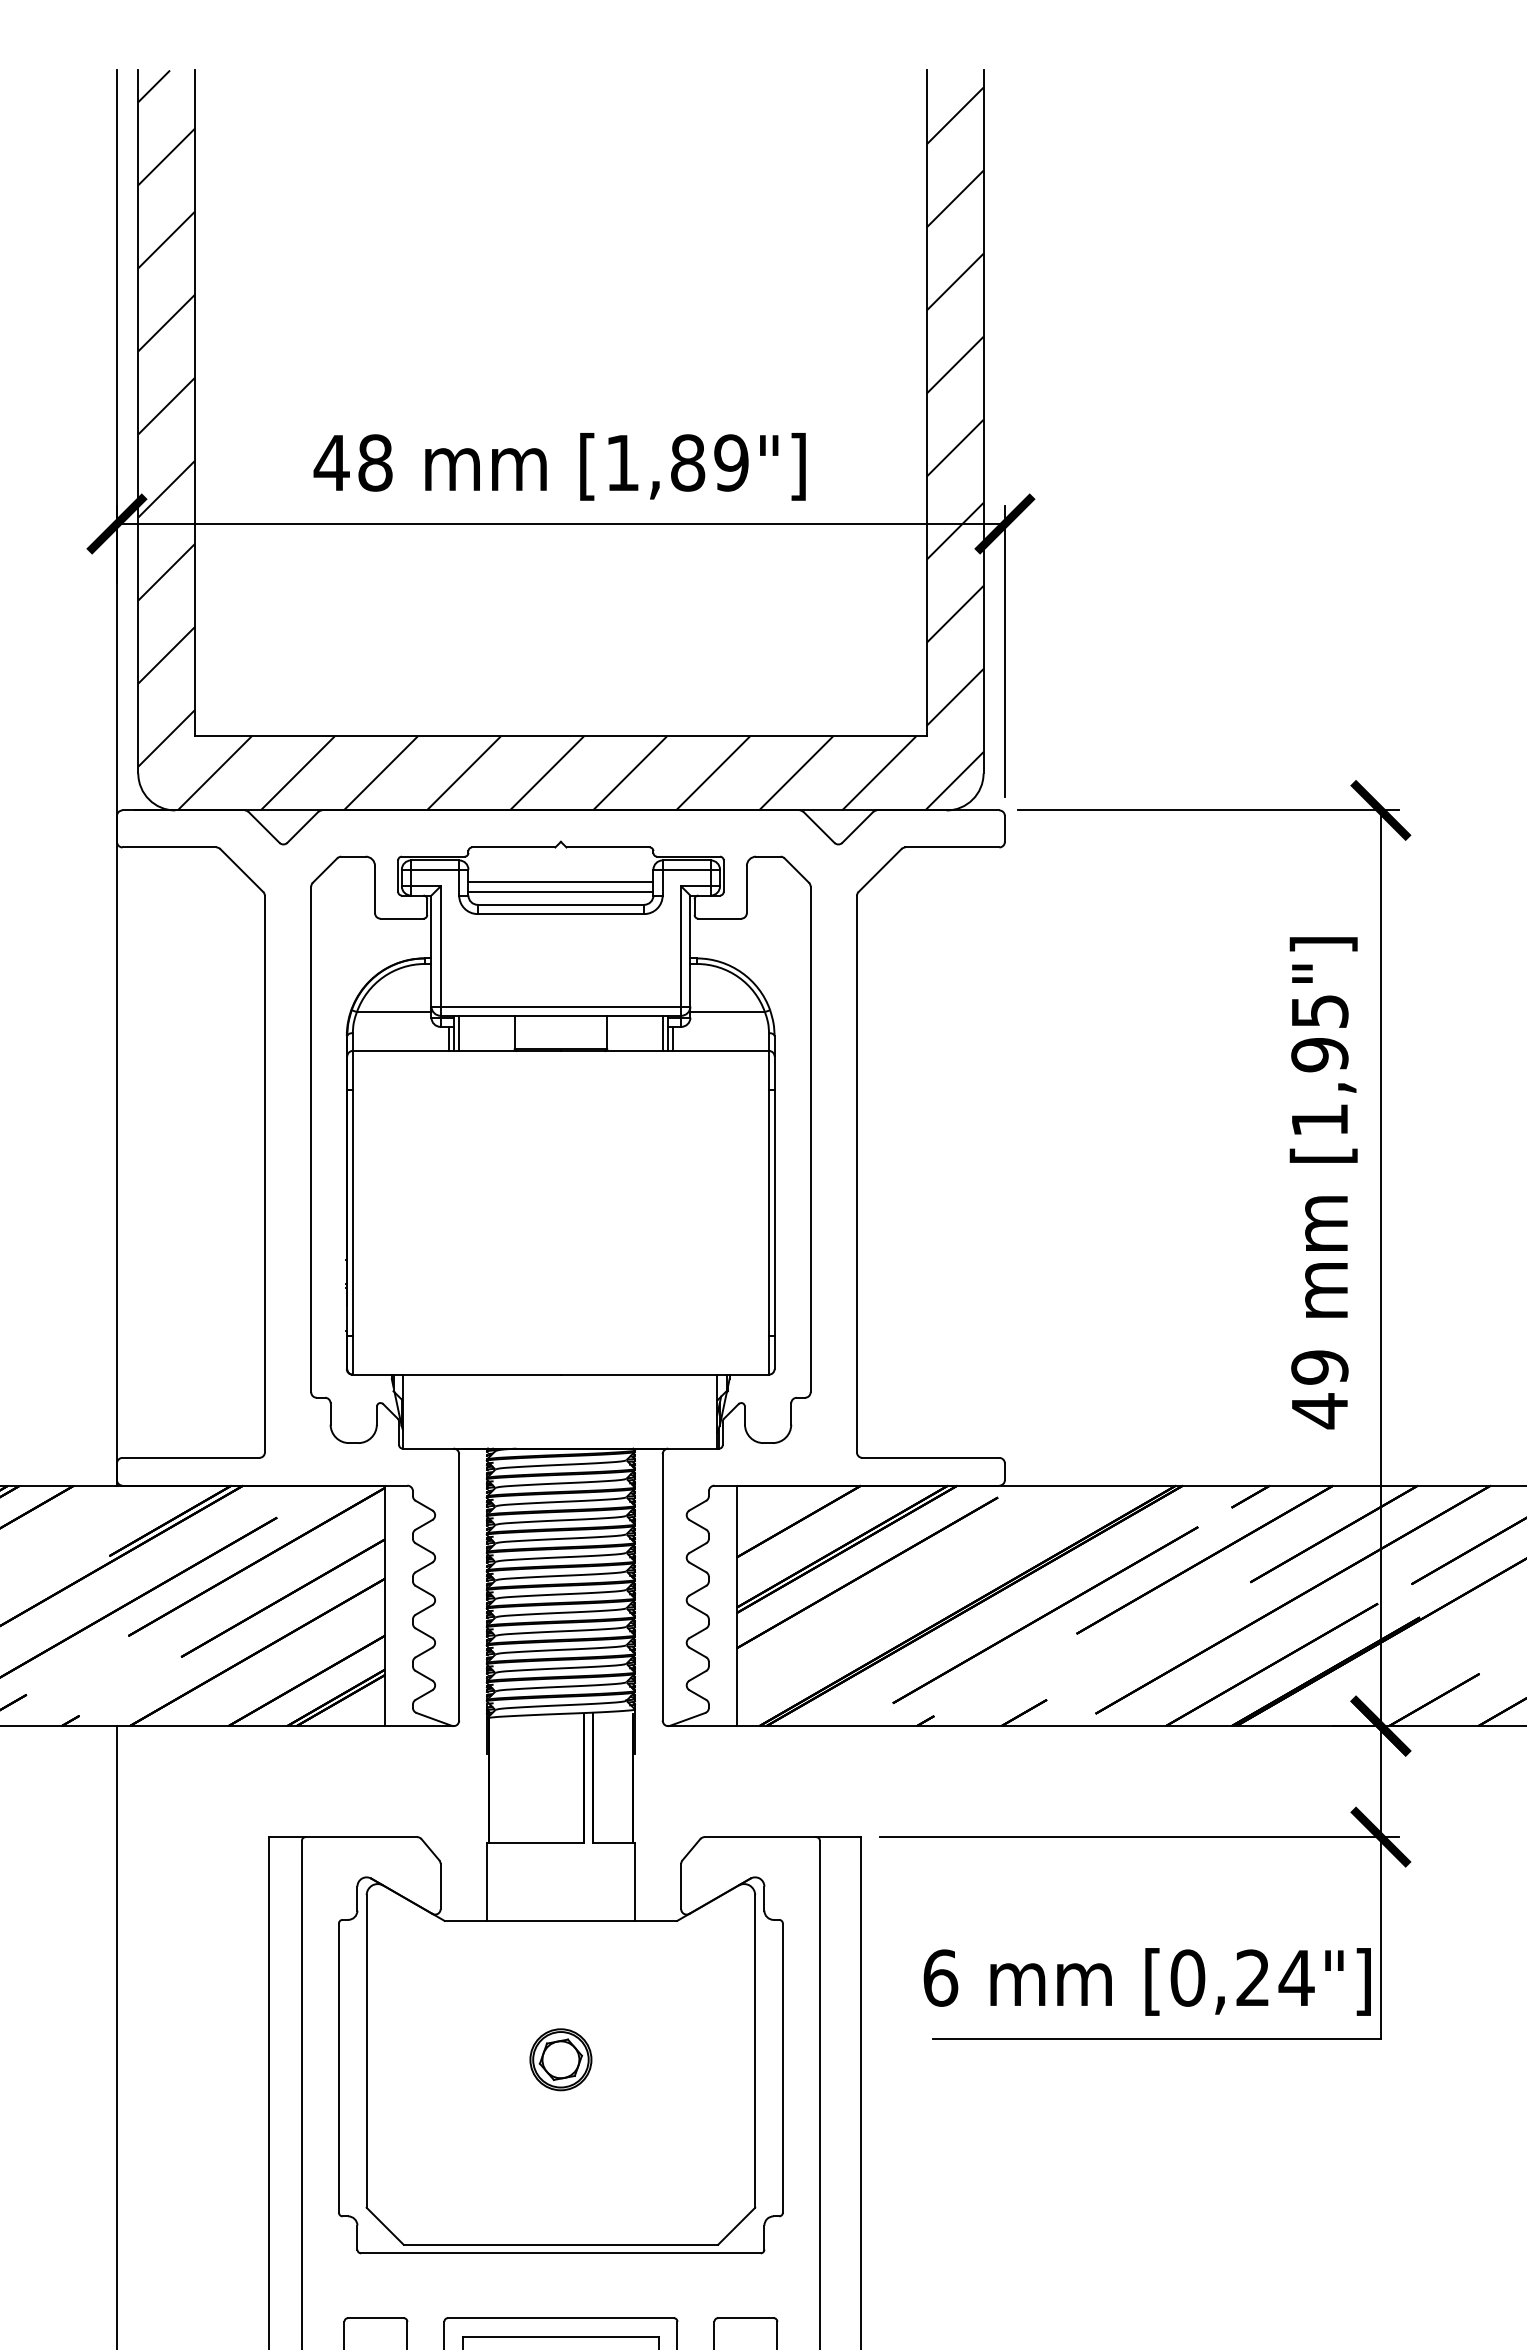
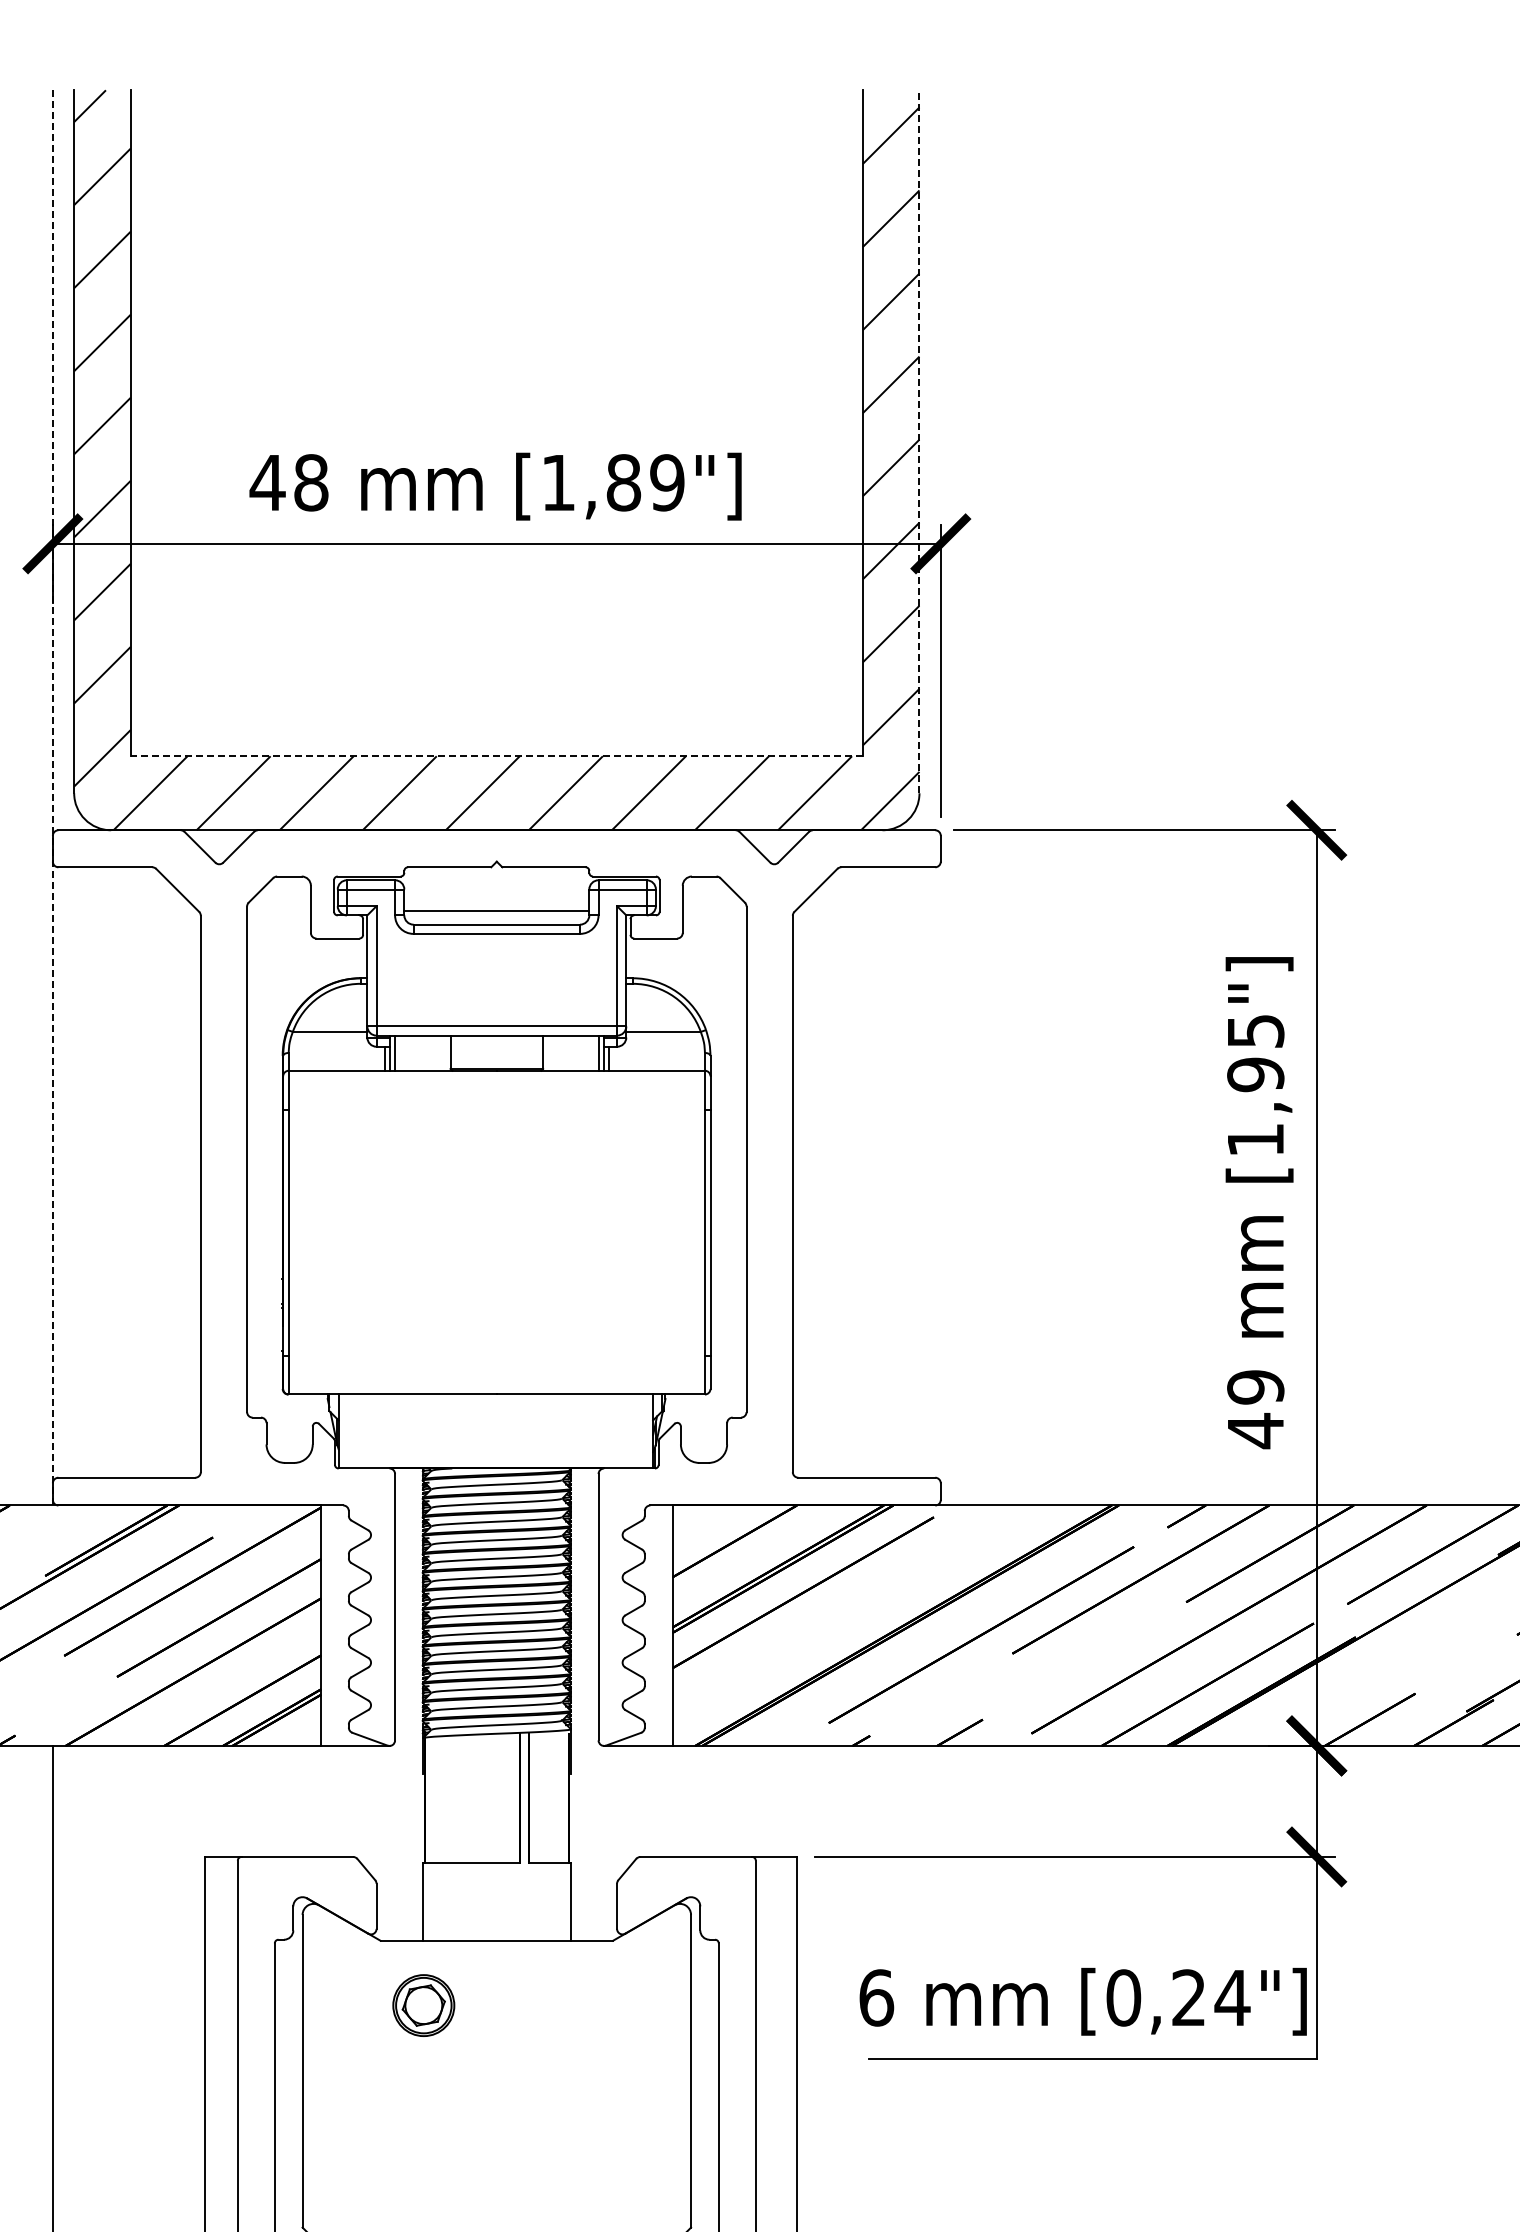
line: (983, 421) -> (919, 441), solid -> dashed
line: (560, 736) -> (496, 756), solid -> dashed
line: (116, 778) -> (52, 798), solid -> dashed
line: (560, 881) -> (496, 901), removed
part: (560, 2059) -> (423, 2005), moved

